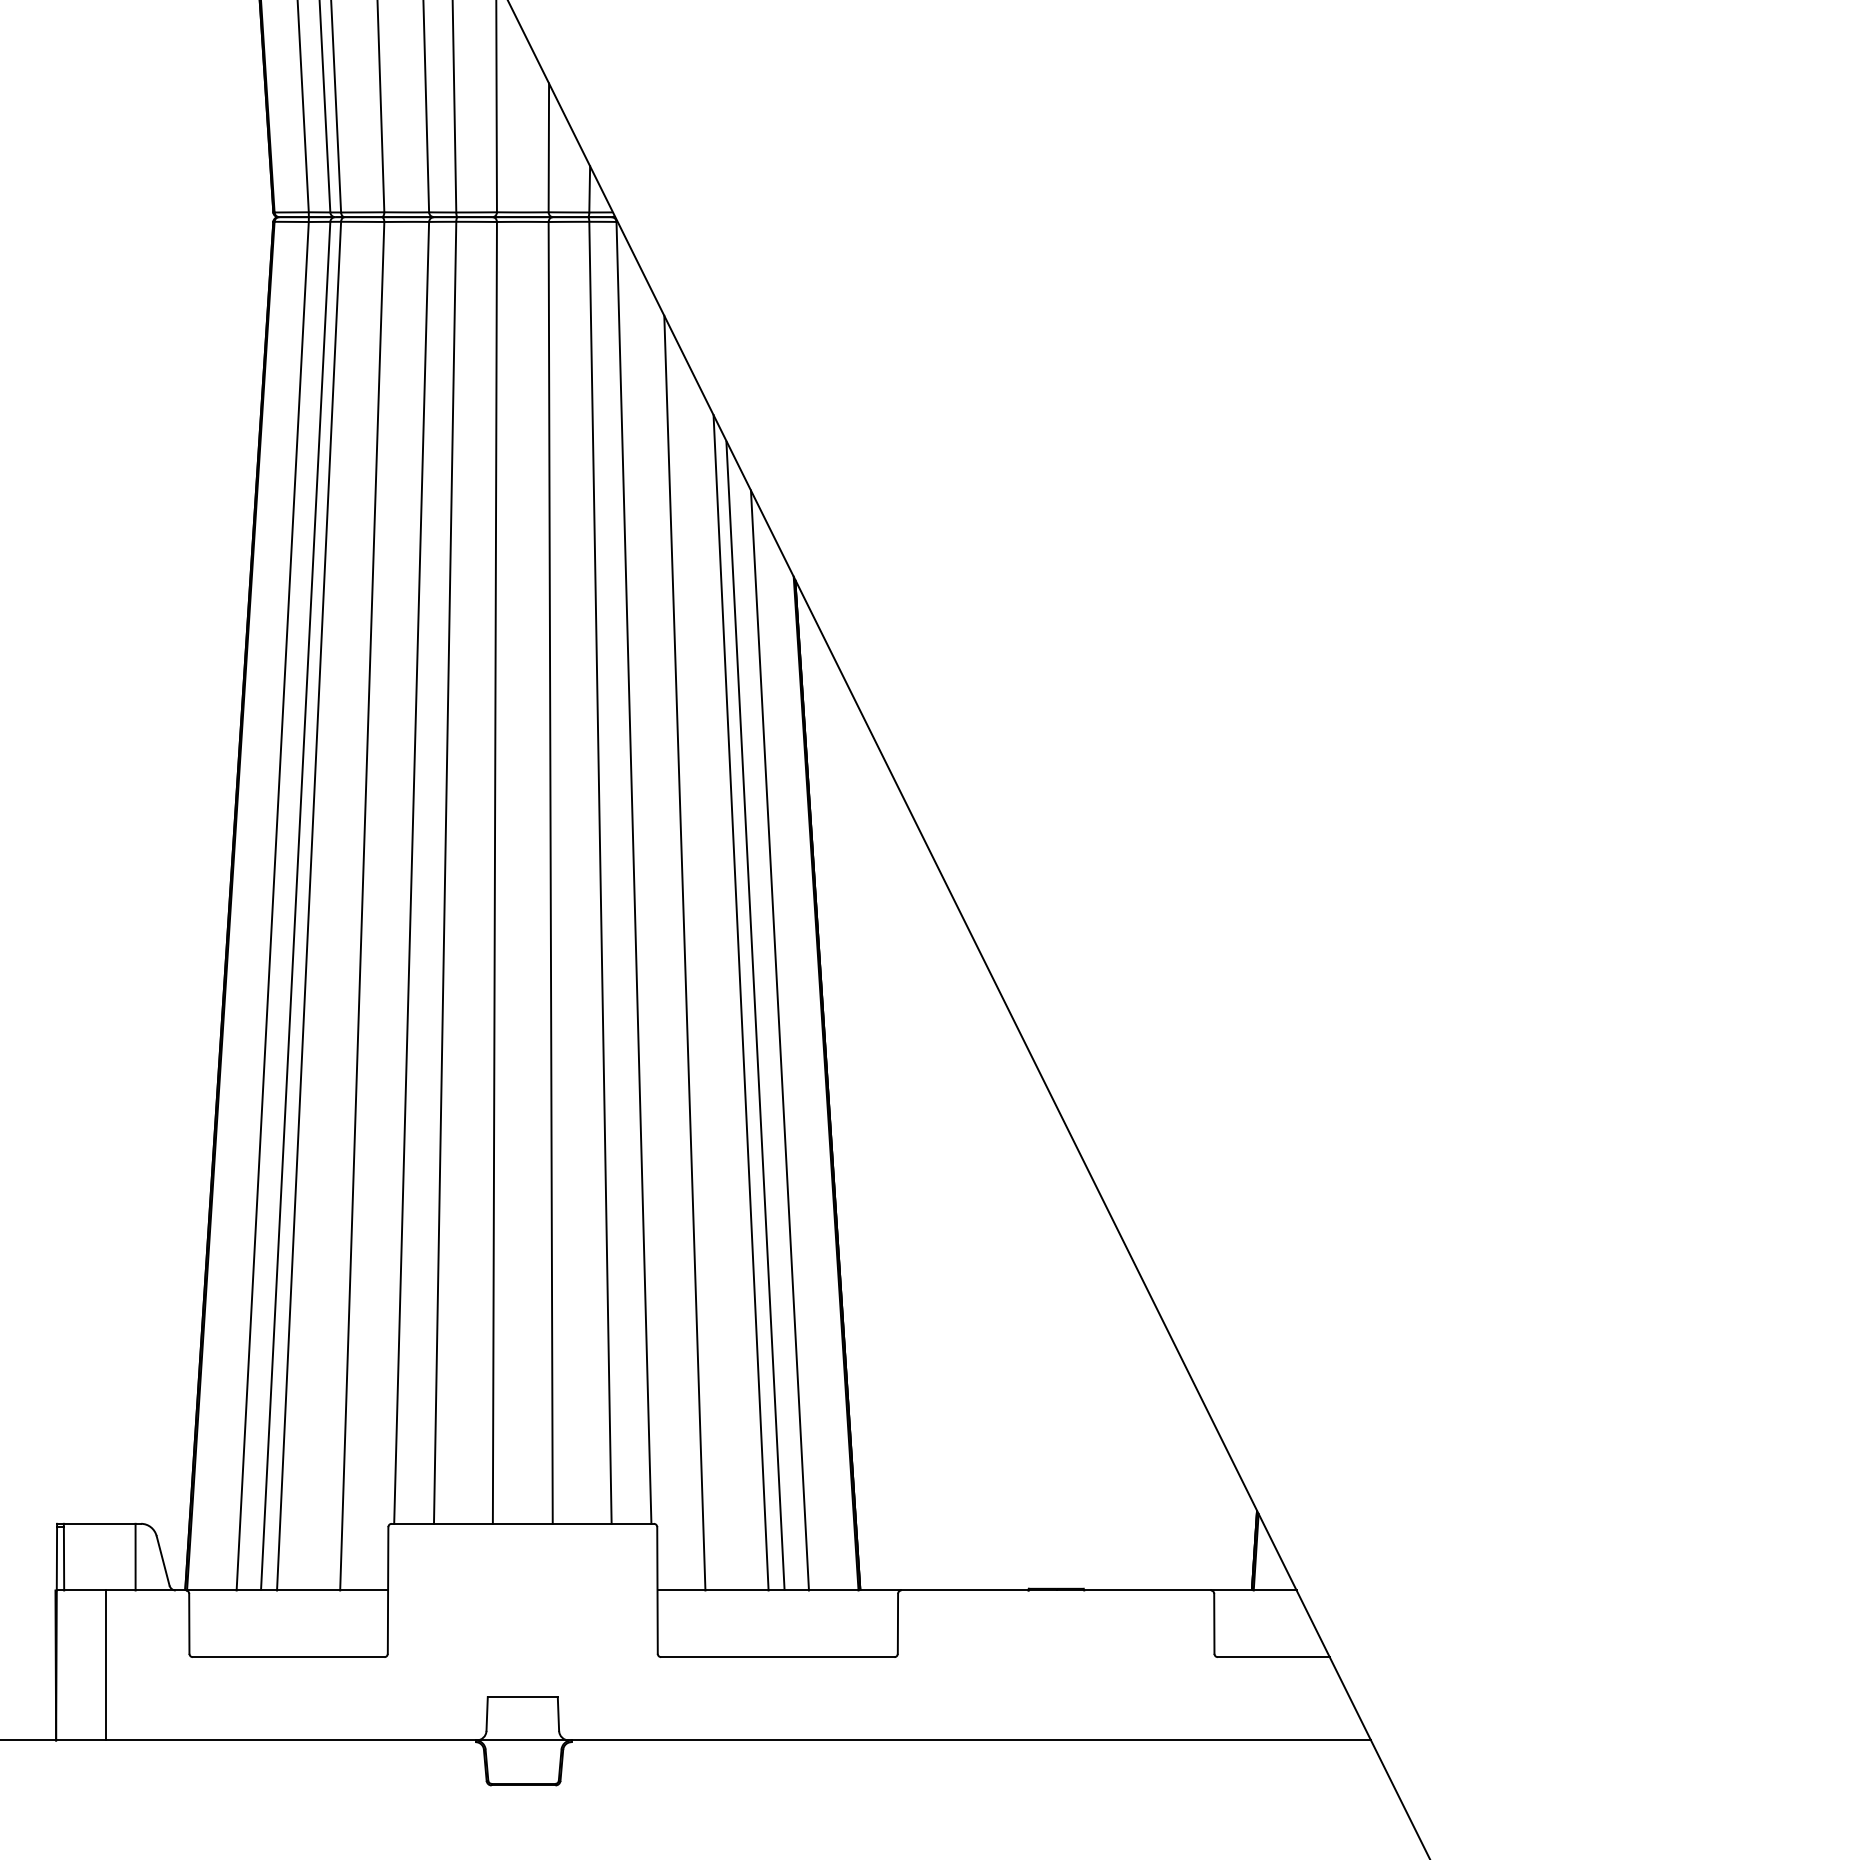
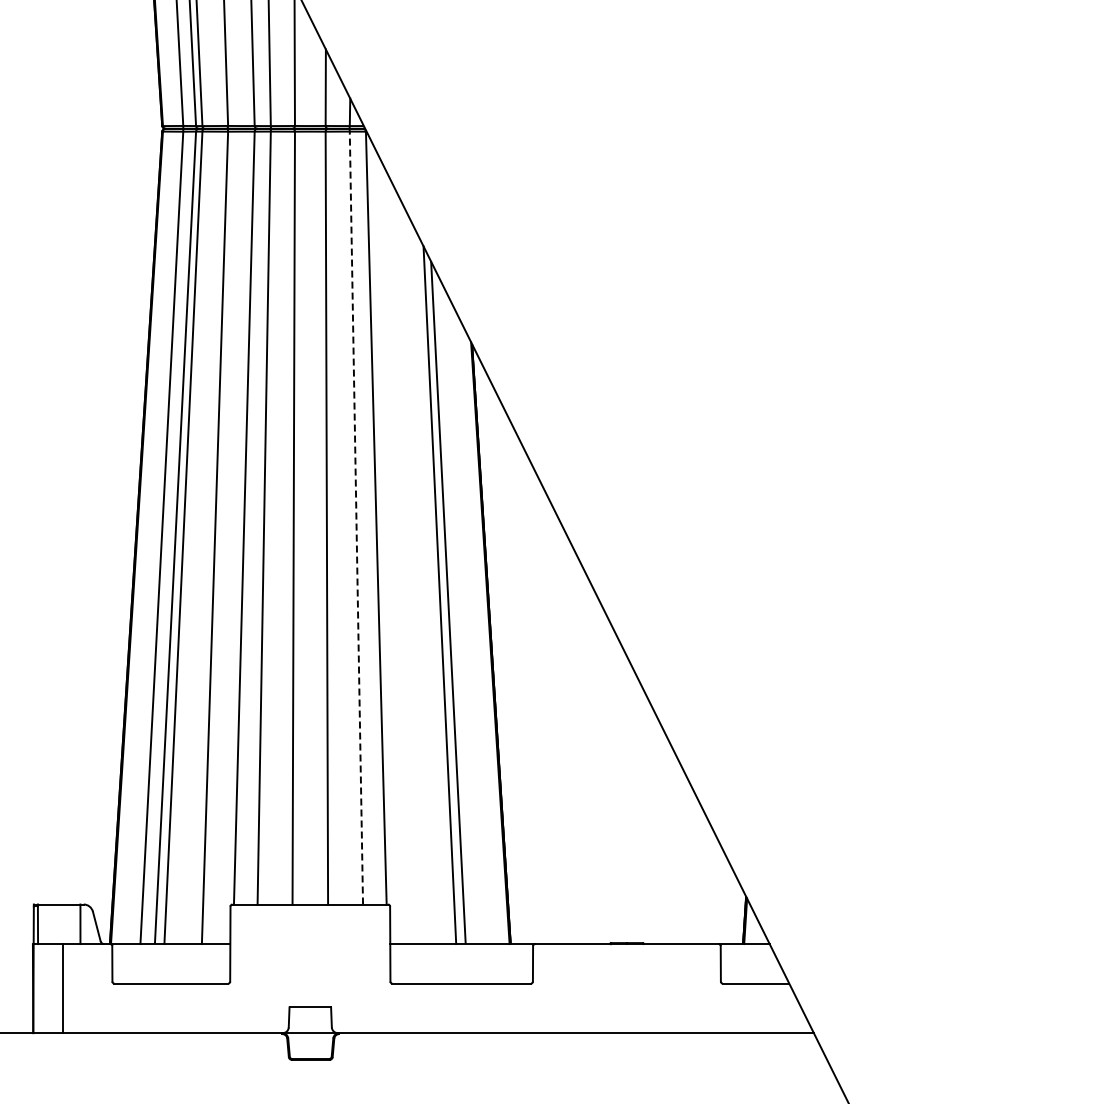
line: (600, 871) -> (356, 517), solid -> dashed
line: (684, 952) -> (406, 565), removed
line: (779, 1040) -> (462, 617), removed

